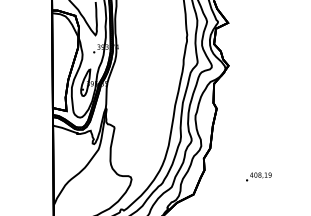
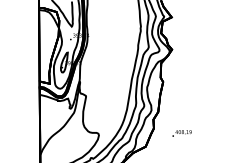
text: (258, 176) -> (181, 133), moved

